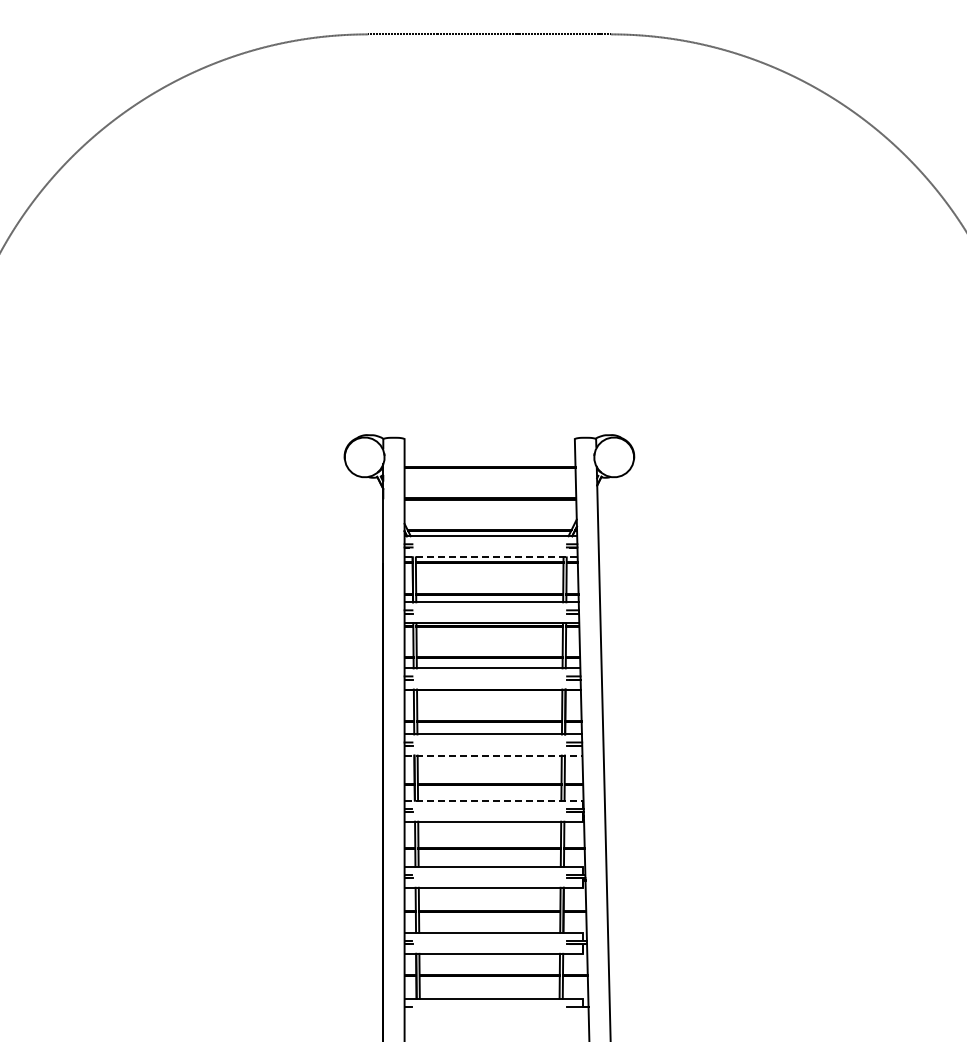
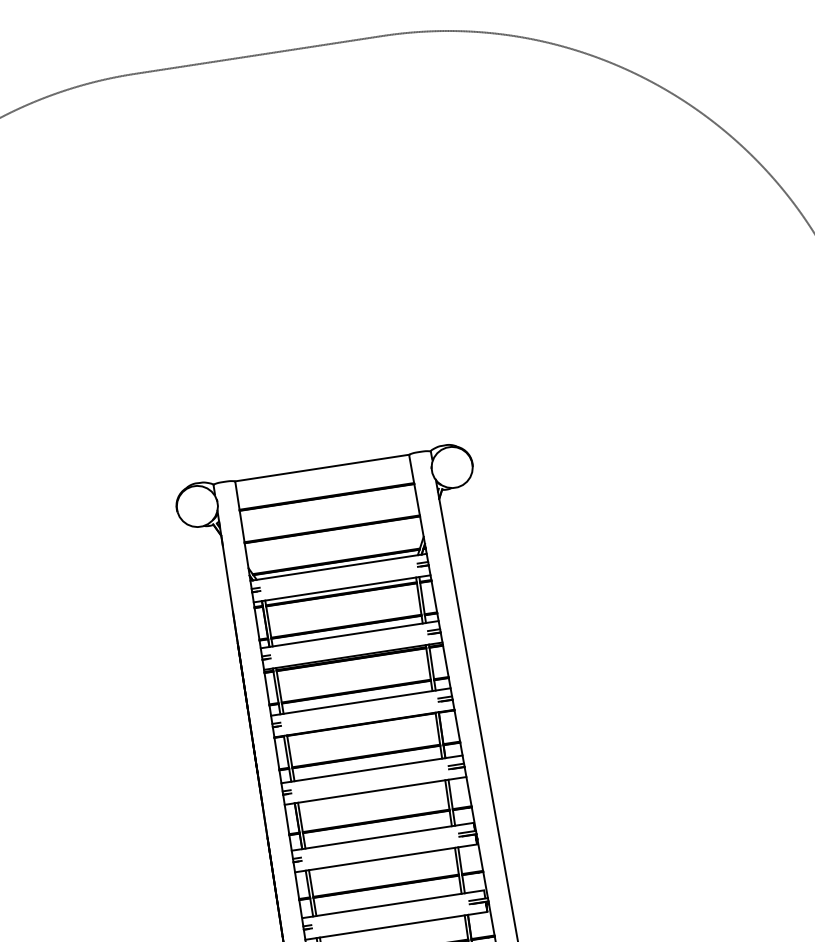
line: (489, 438) -> (321, 467), added
line: (491, 557) -> (342, 588), dashed -> solid
line: (493, 755) -> (375, 790), dashed -> solid
line: (494, 800) -> (383, 836), dashed -> solid

